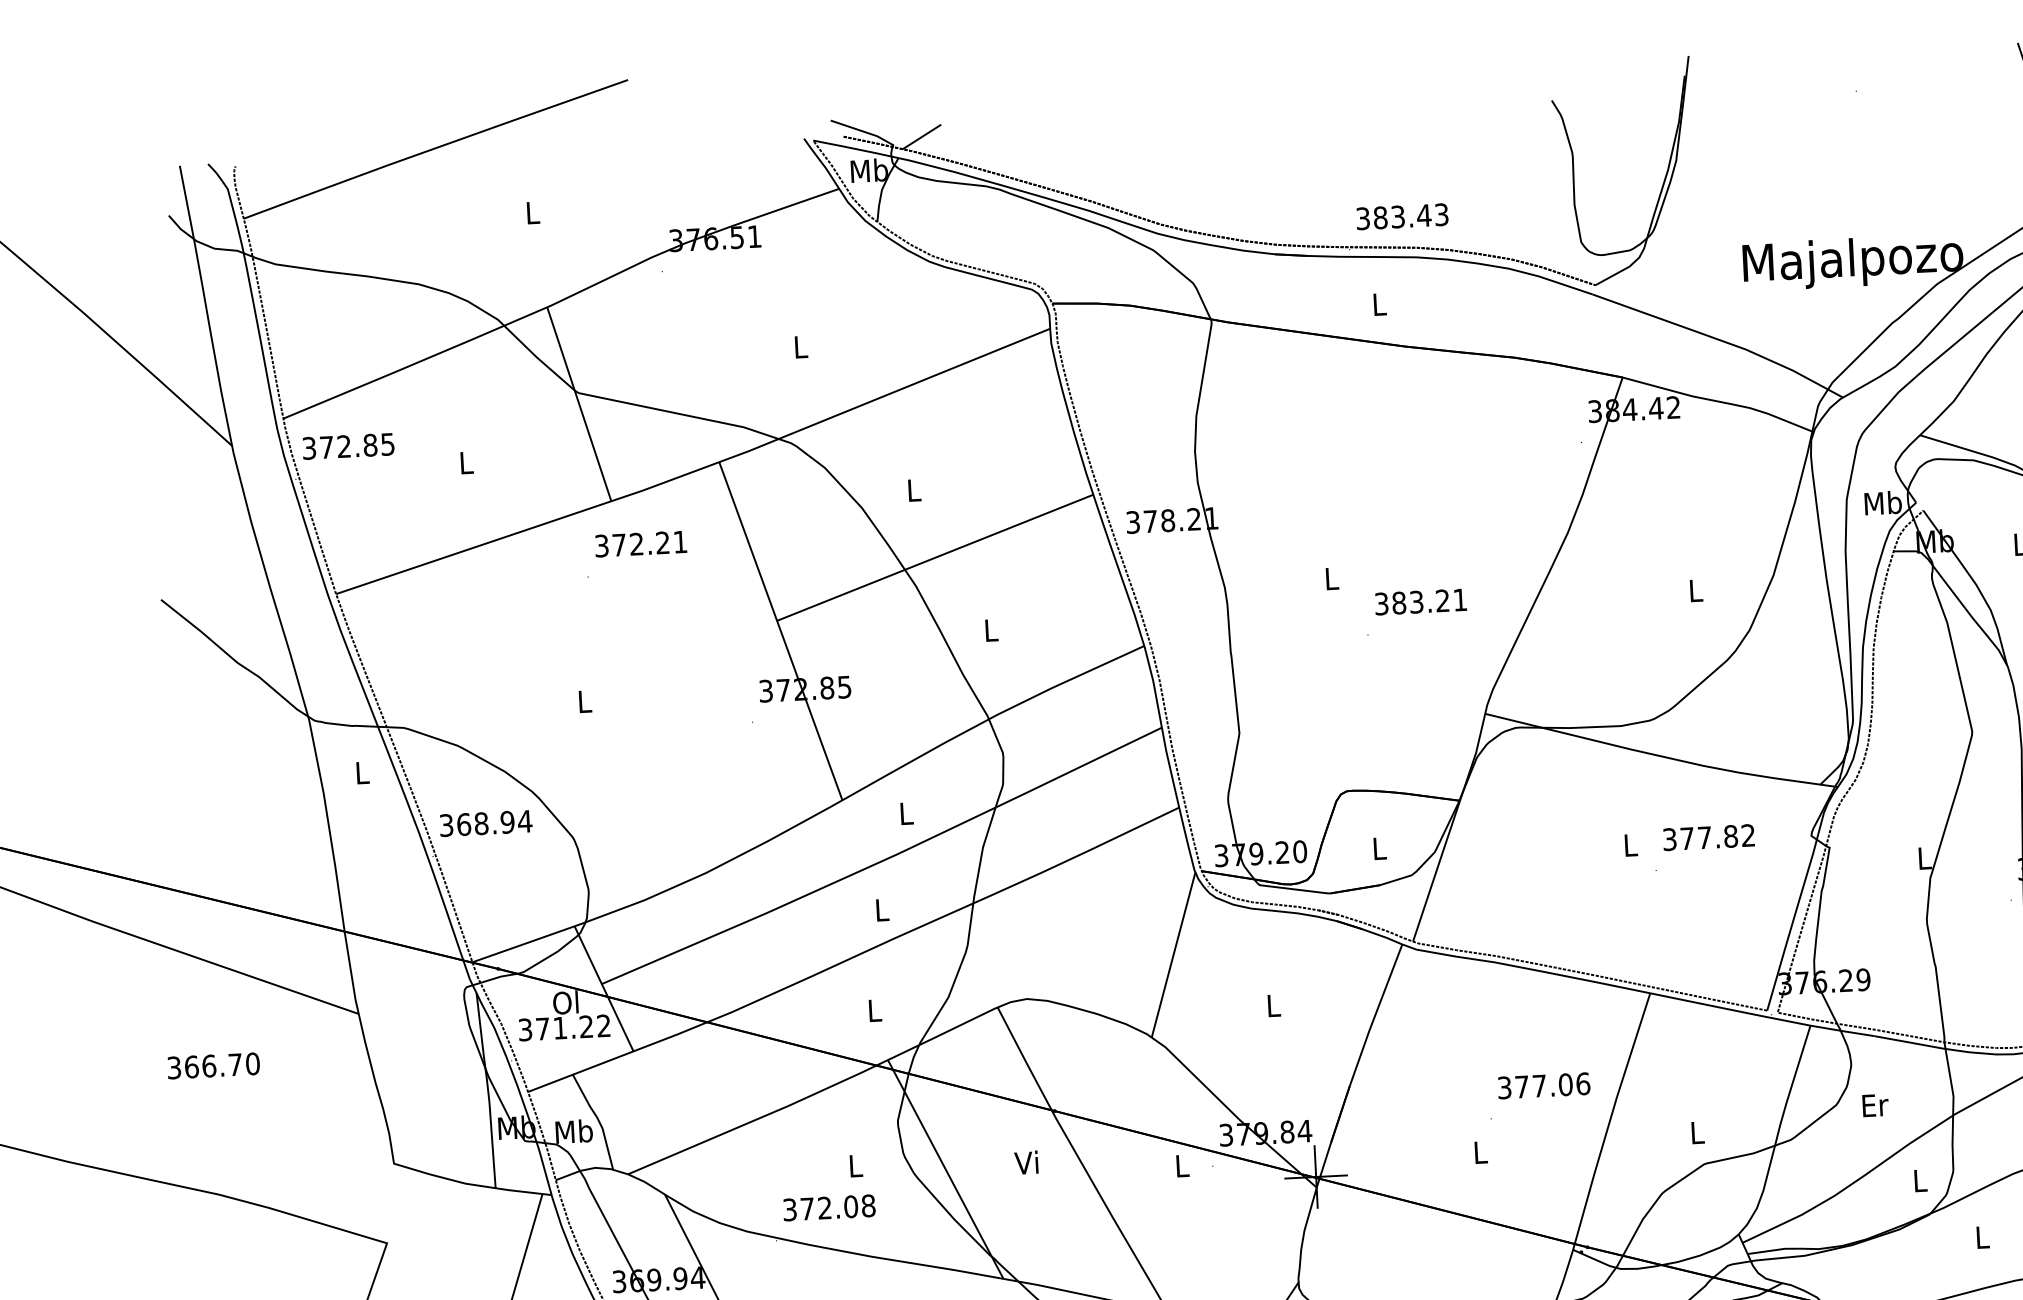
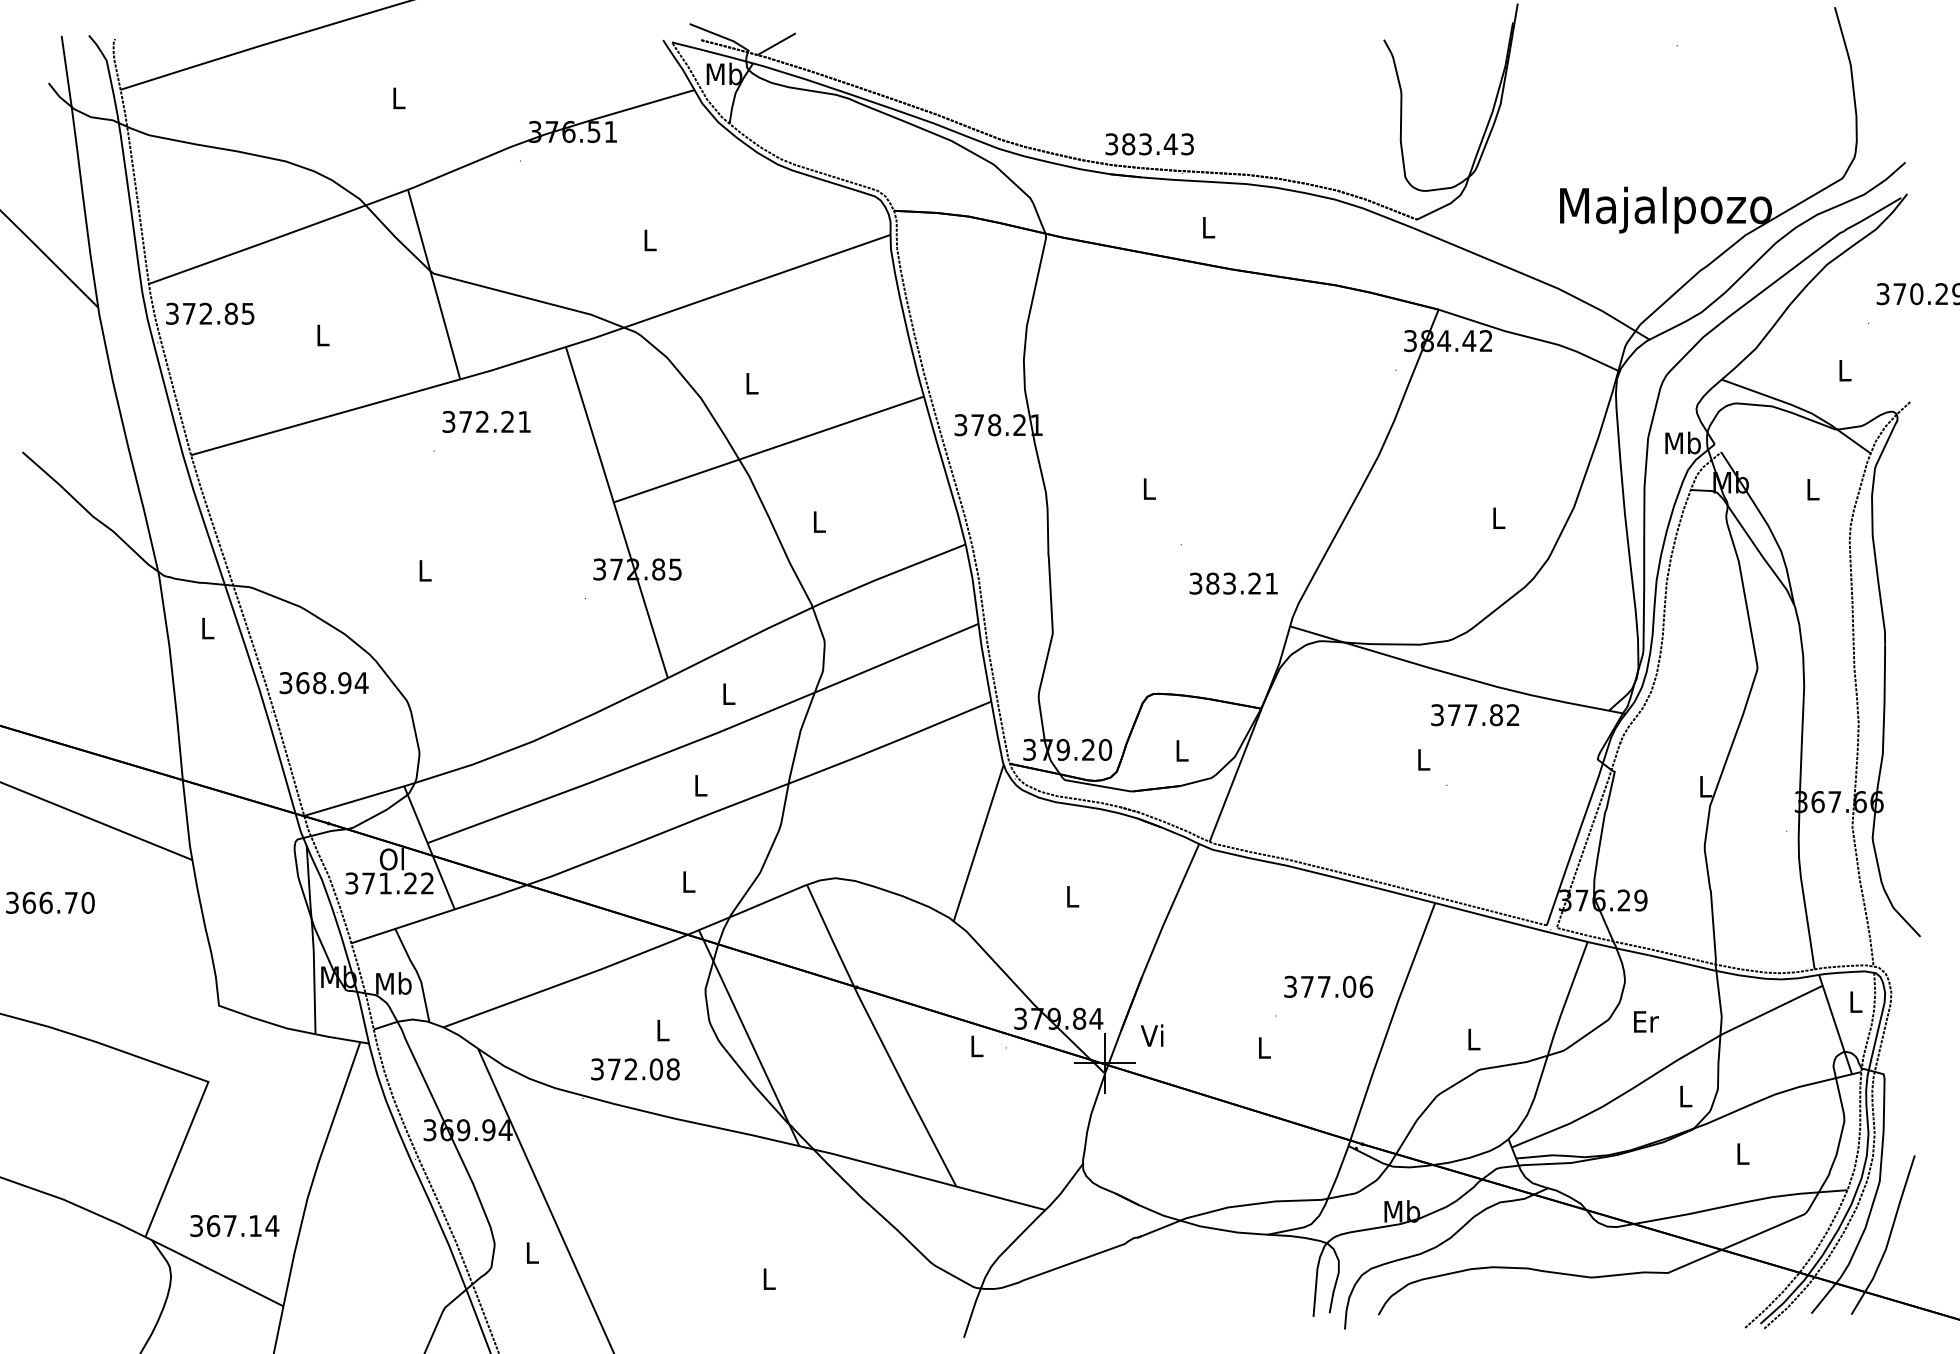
text: (1402, 216) -> (1149, 144), moved
text: (1420, 601) -> (1233, 583), moved
text: (1708, 837) -> (1474, 715), moved
text: (1025, 1162) -> (1151, 1035), moved

